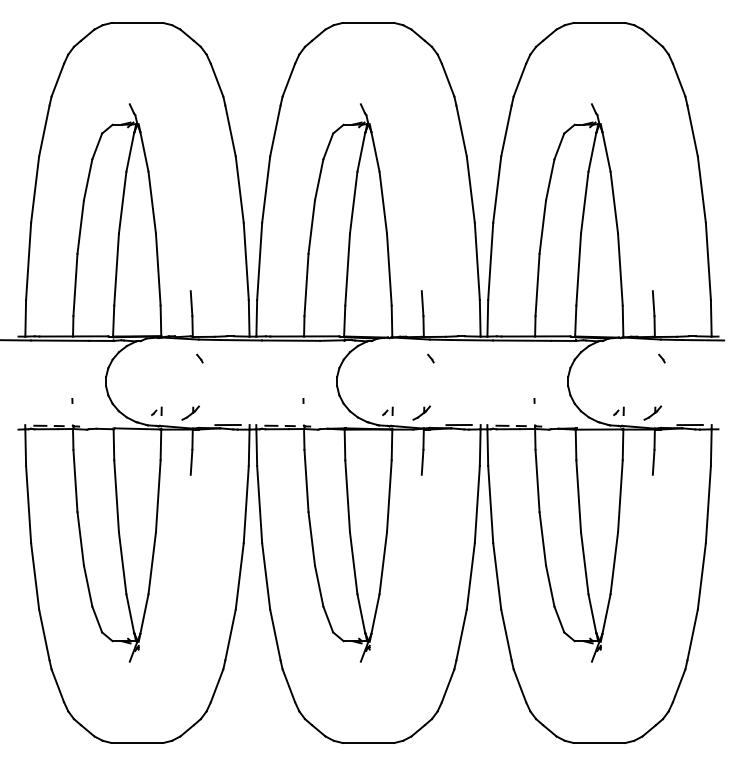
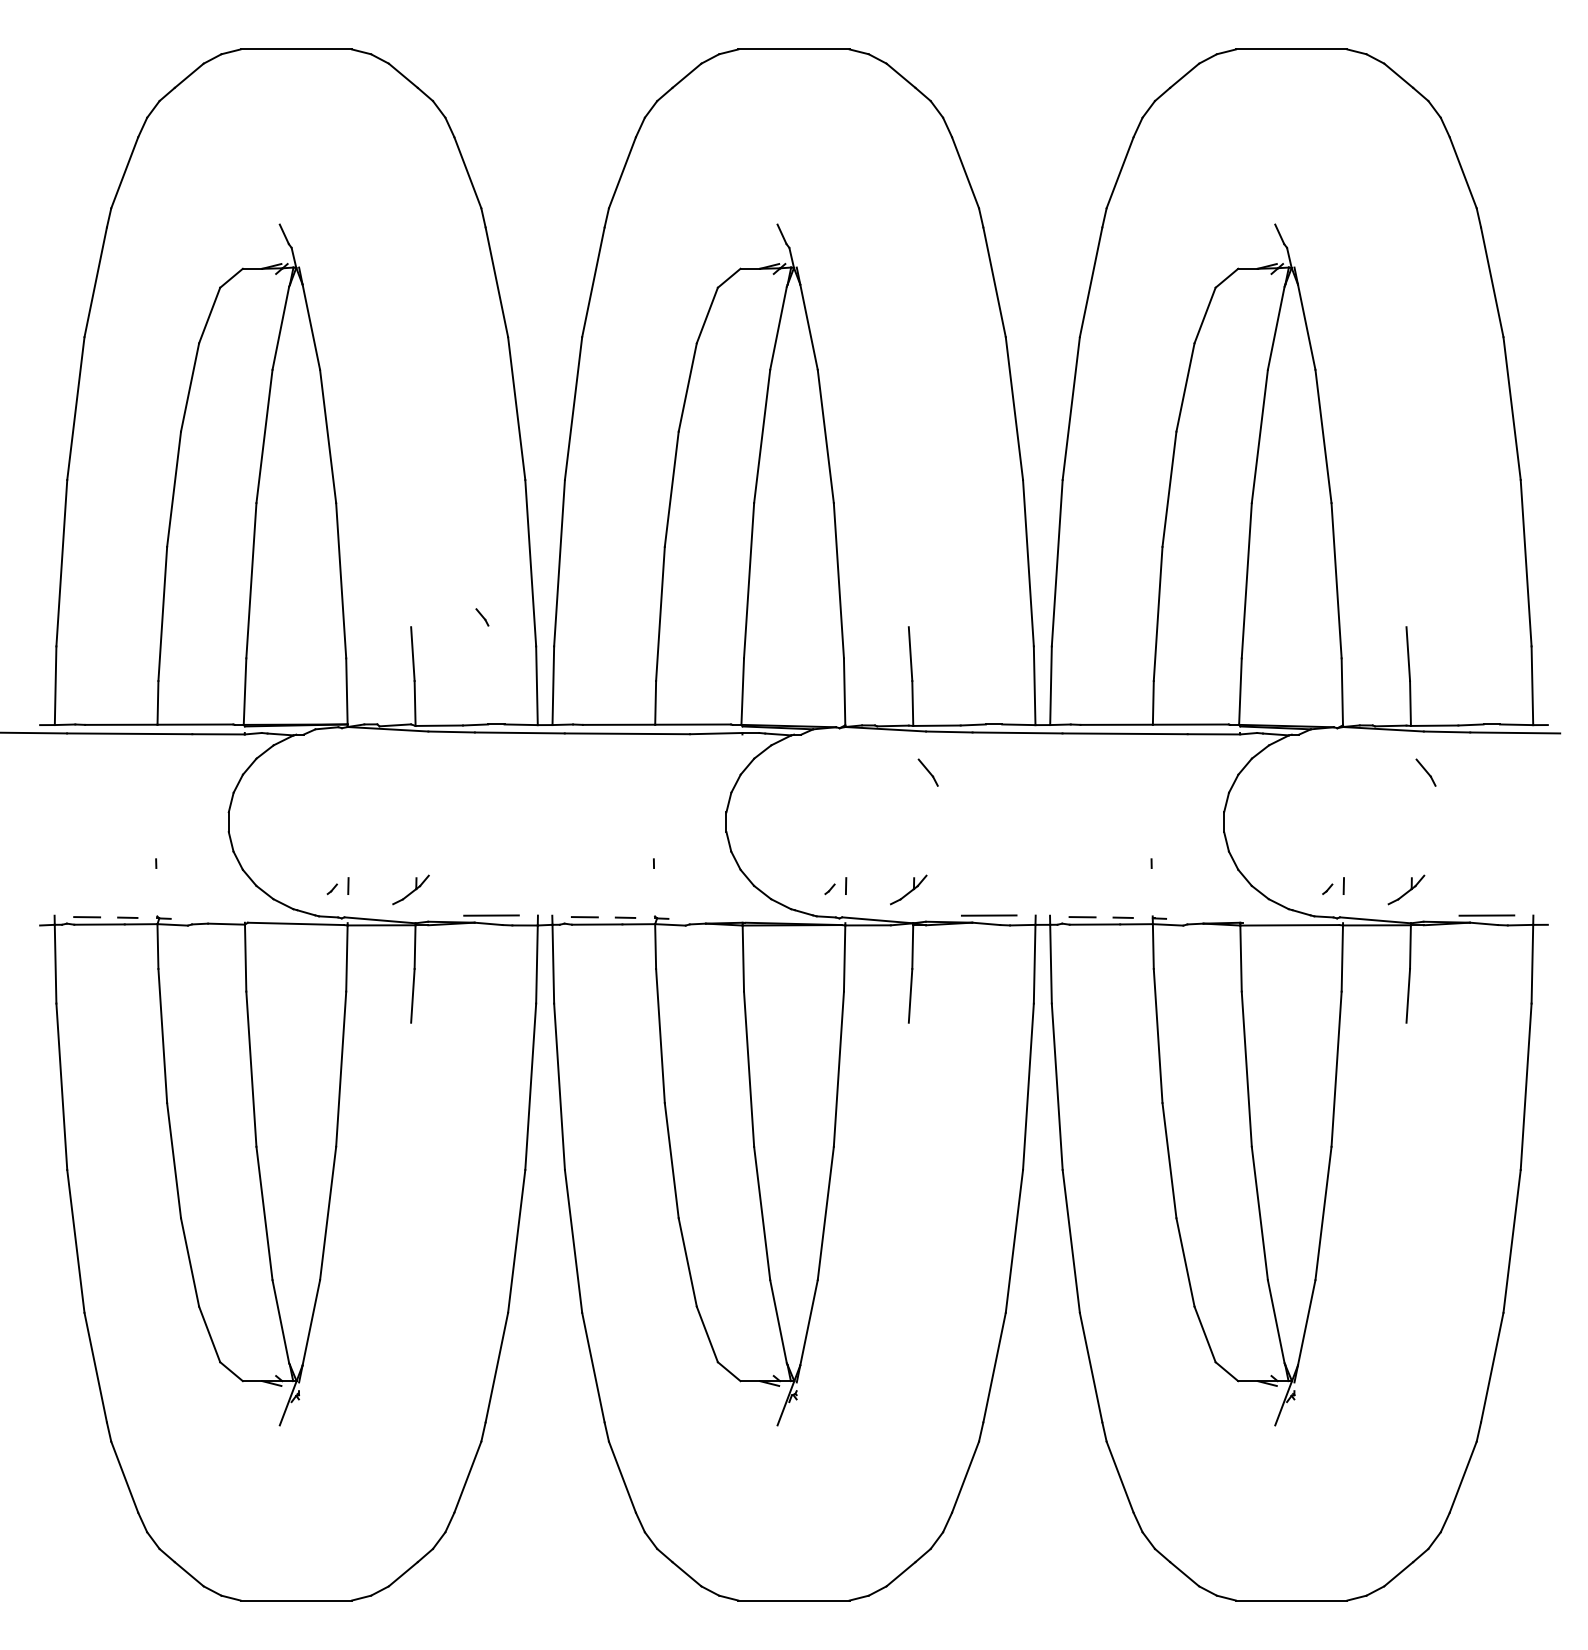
part: (199, 358) -> (481, 617), moved
part: (430, 358) -> (927, 772), size x1.6
part: (661, 358) -> (1425, 772), size x1.6

